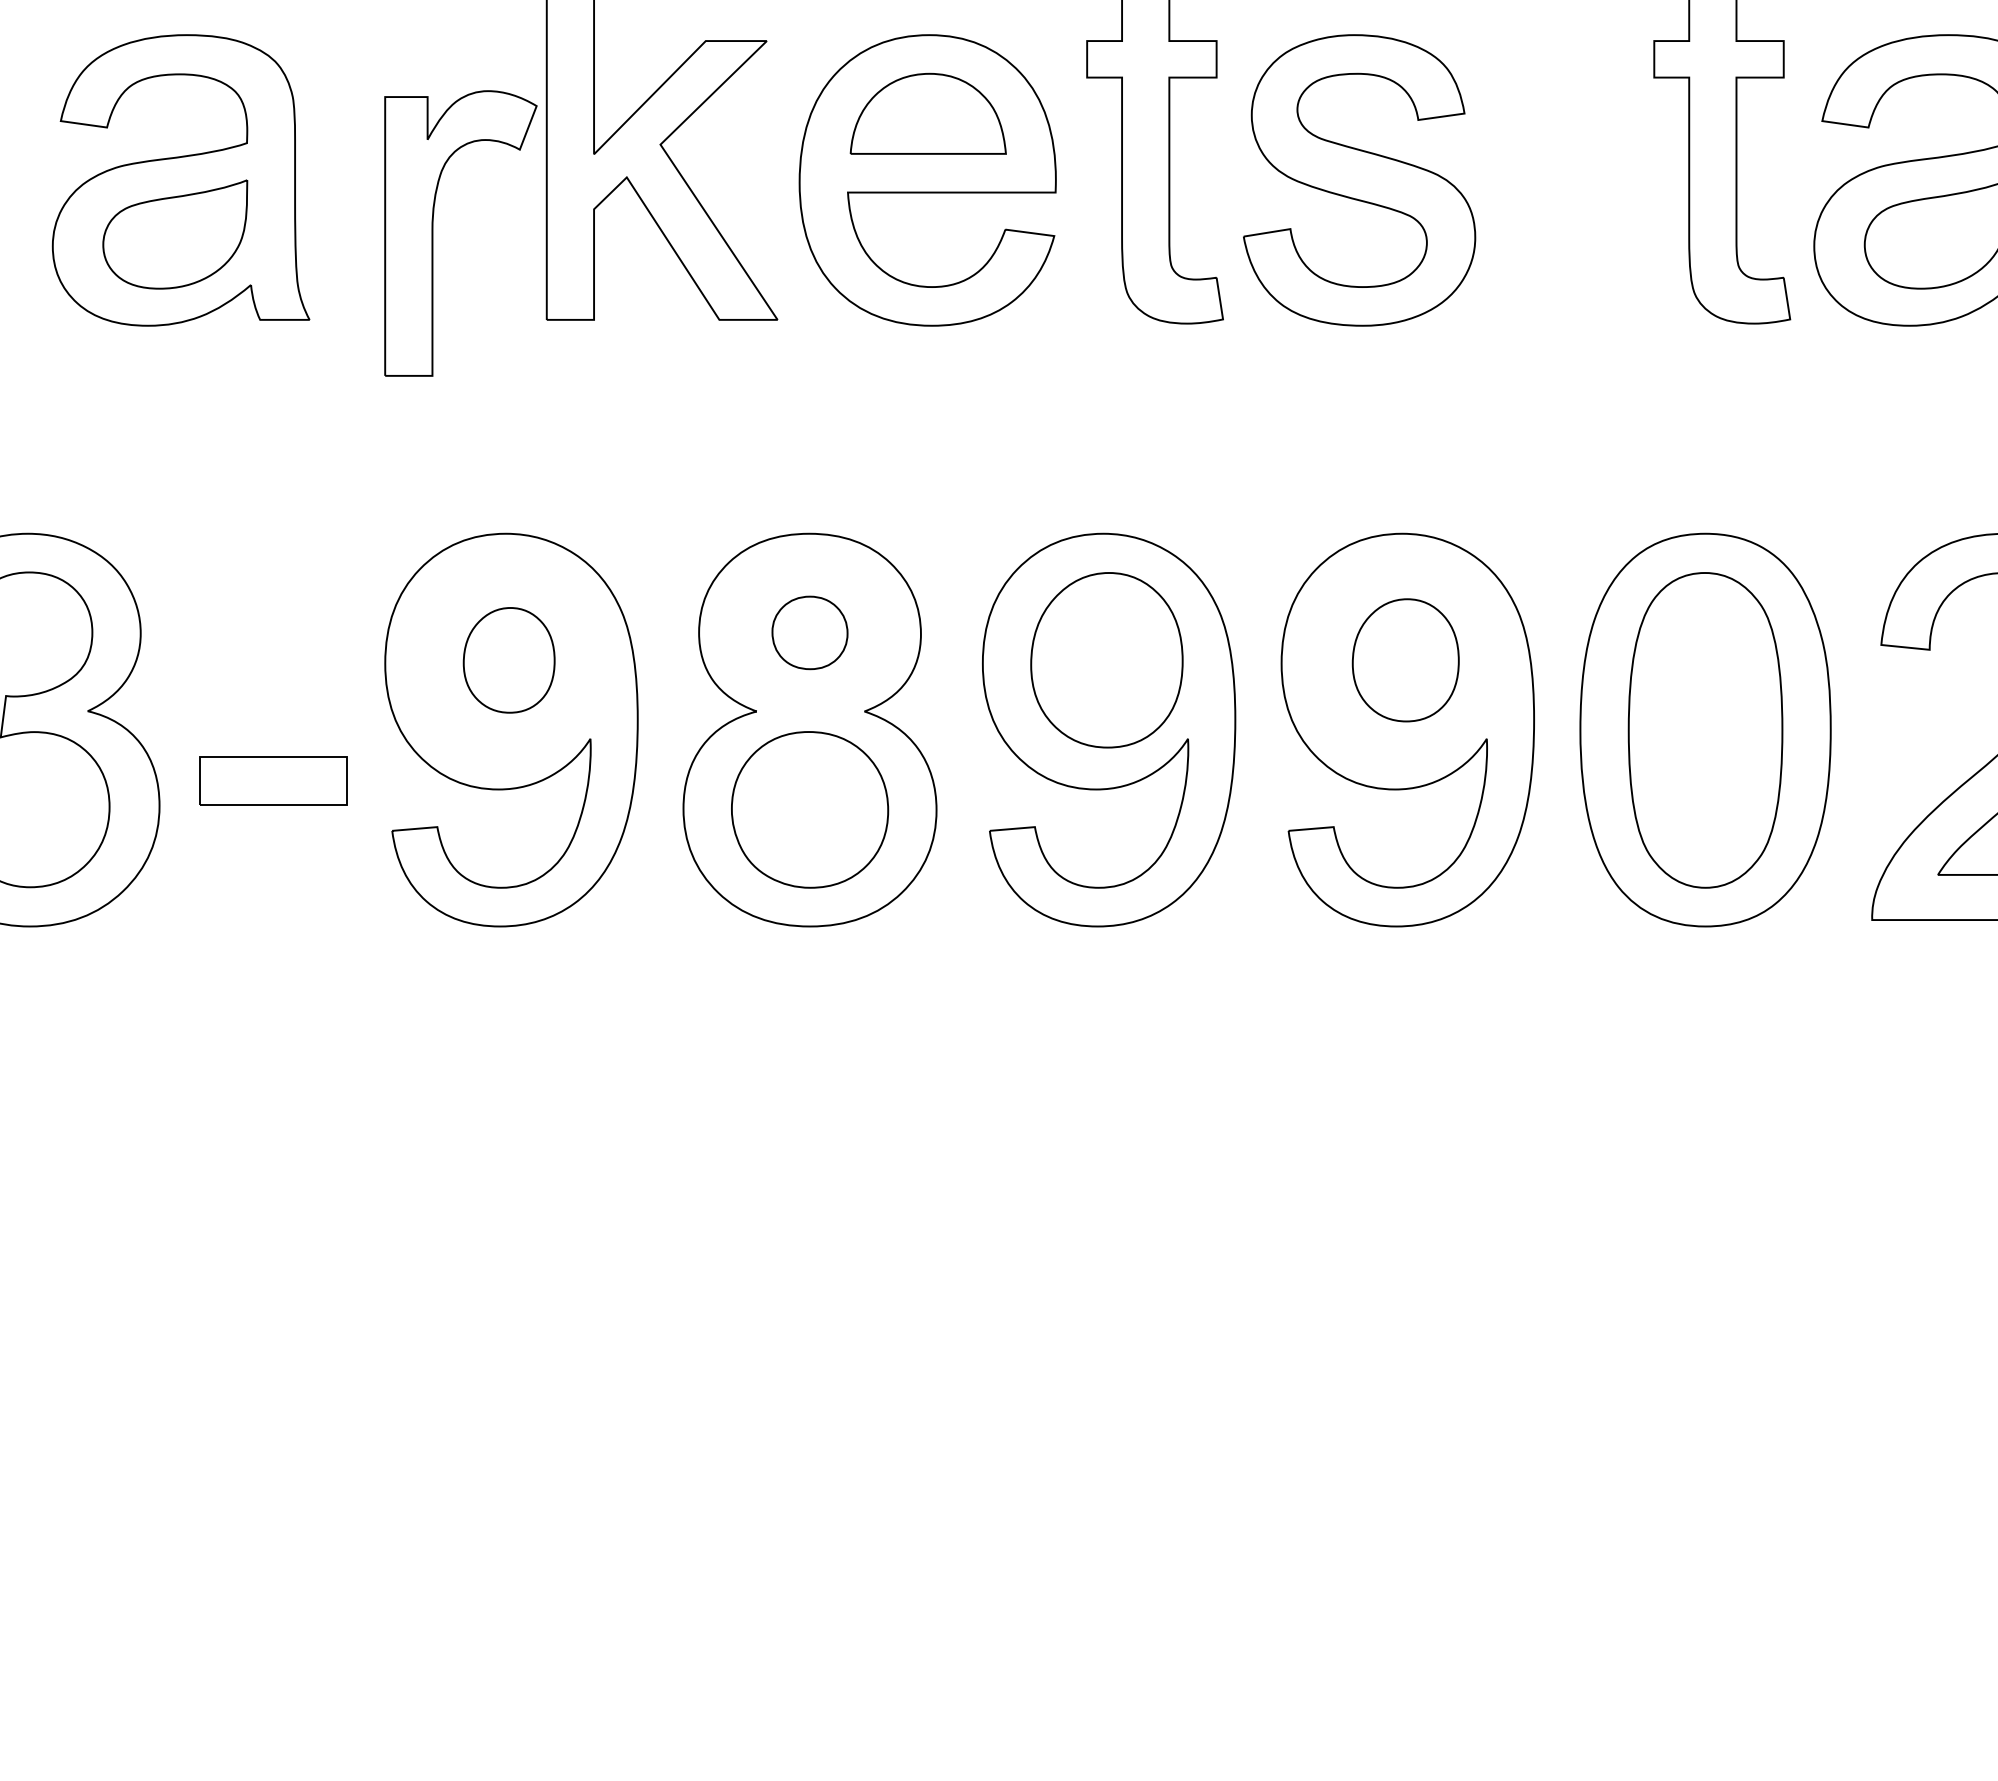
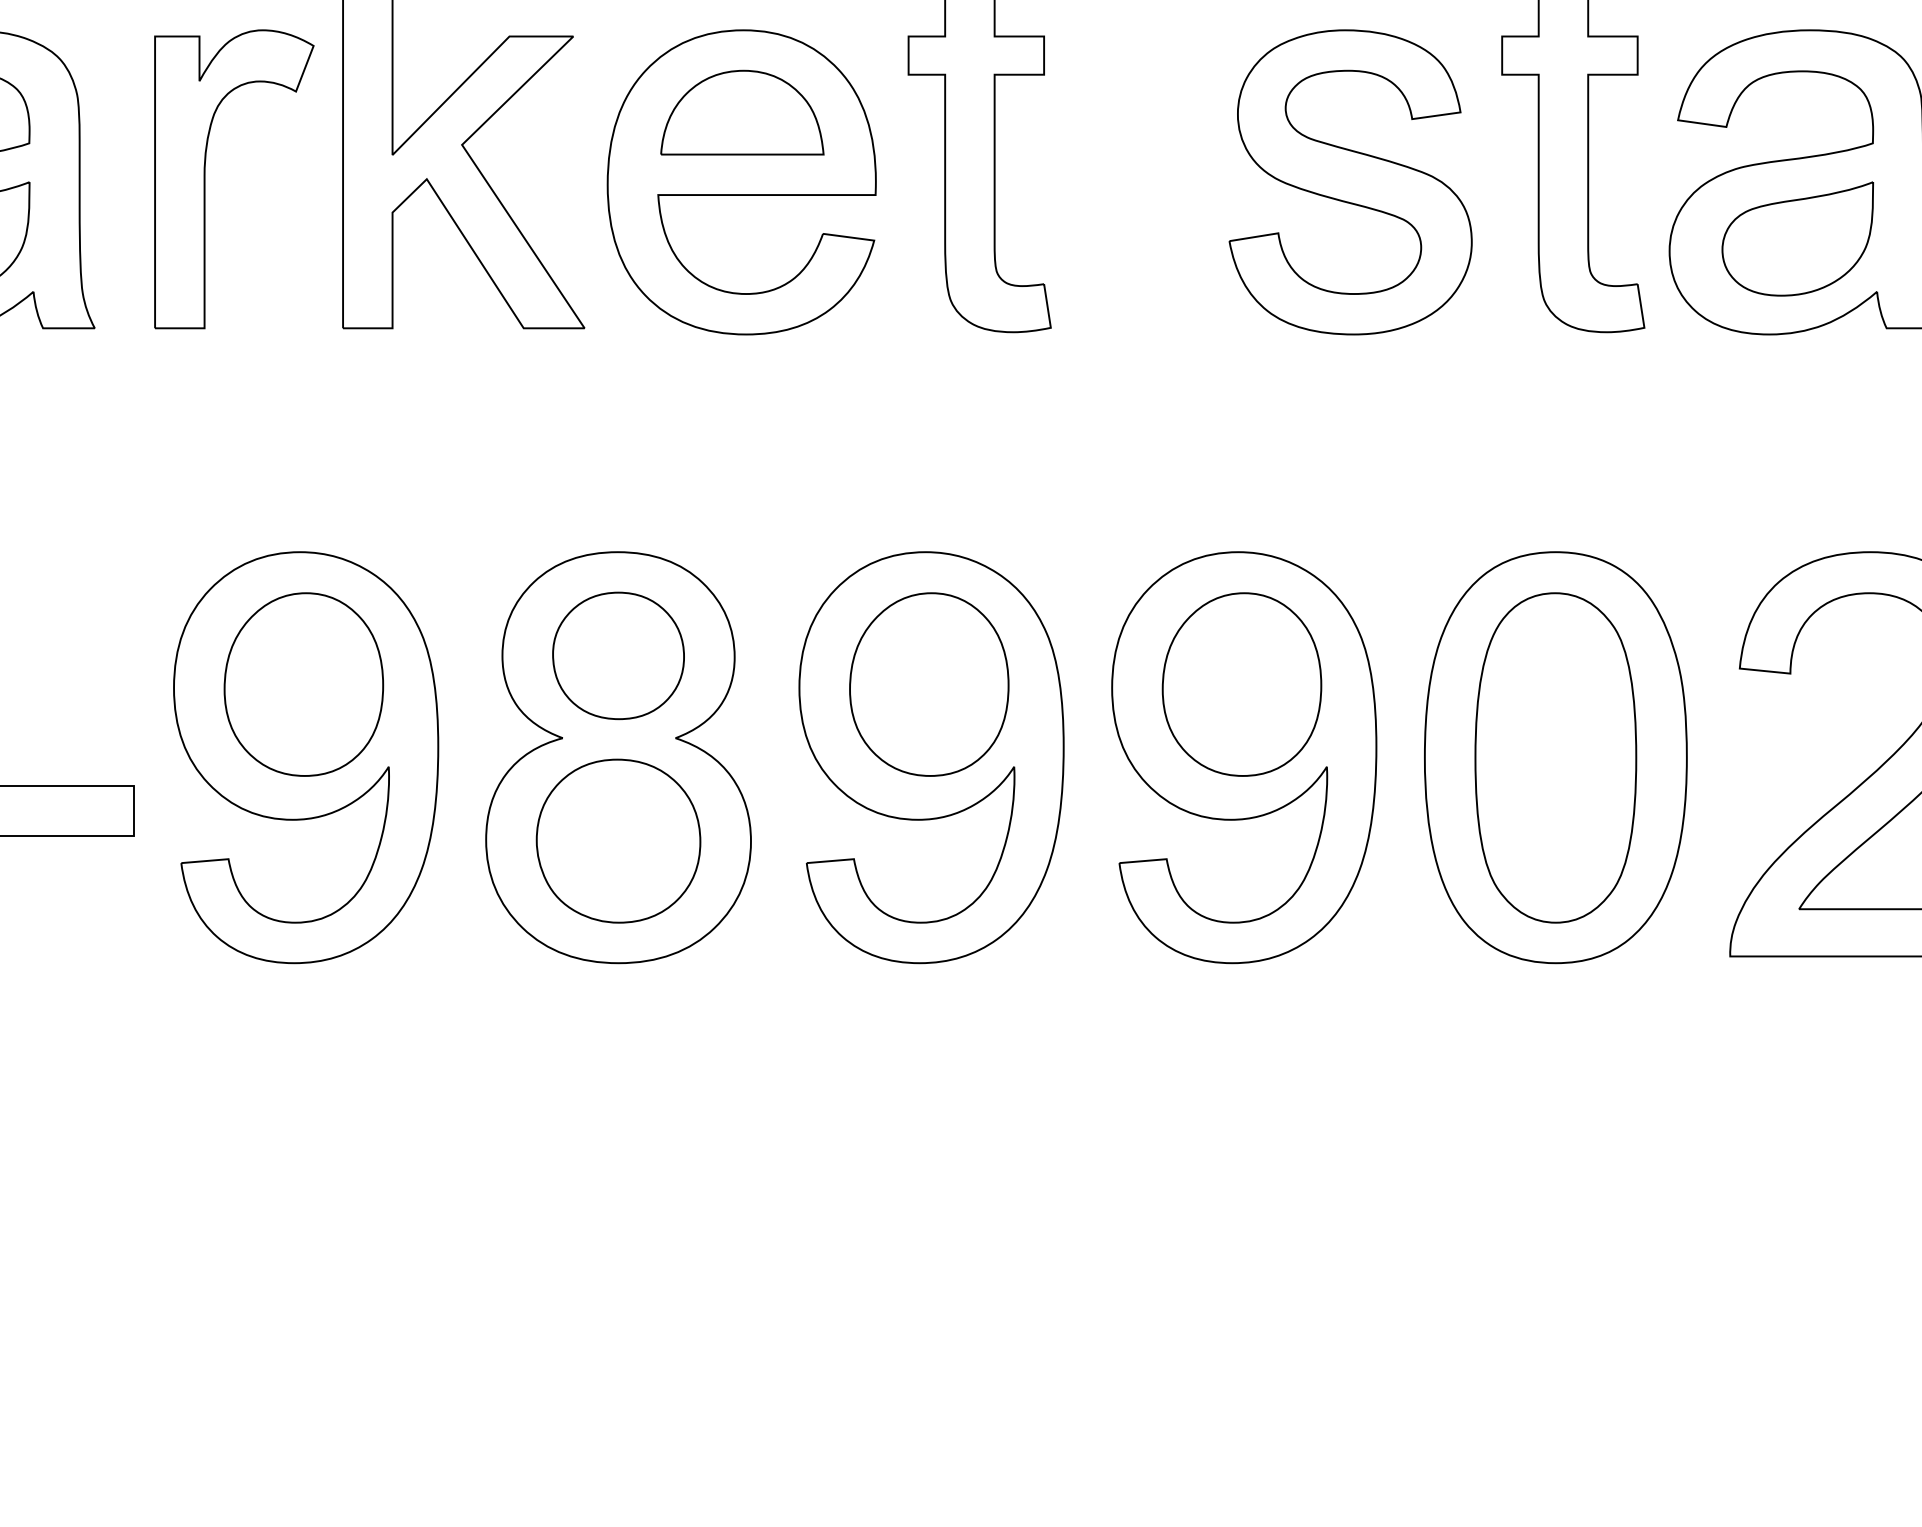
part: (1359, 180) -> (1350, 182), moved
part: (433, 233) -> (205, 179), moved
part: (809, 632) -> (618, 655), size x1.67
part: (508, 660) -> (302, 684), size x1.67
part: (1405, 660) -> (1241, 684), size x1.43

